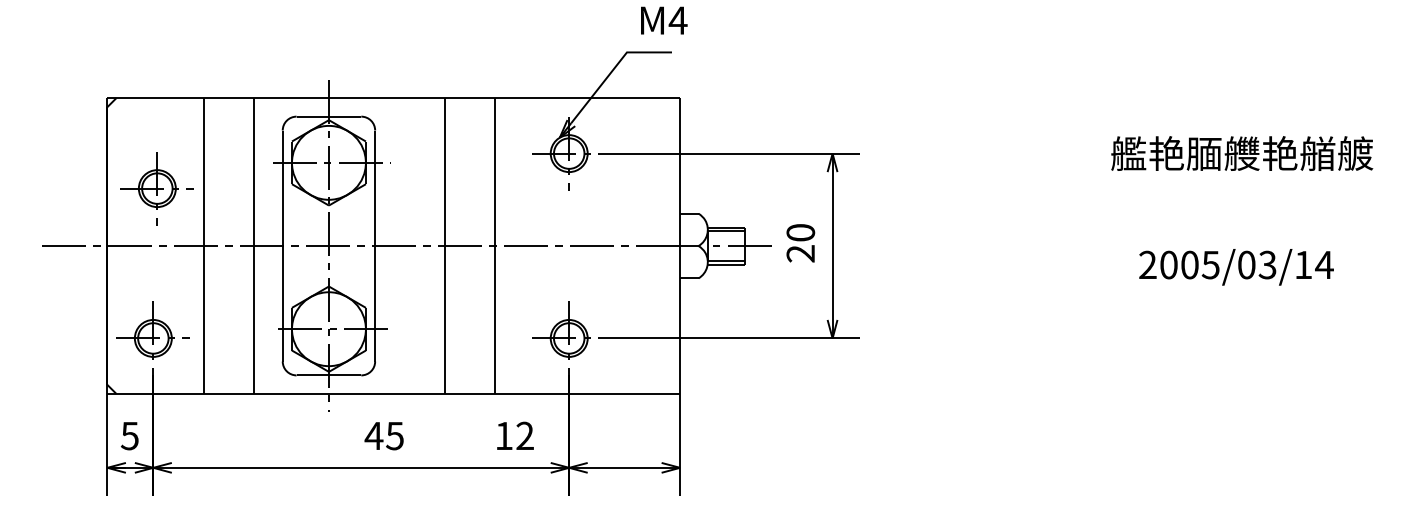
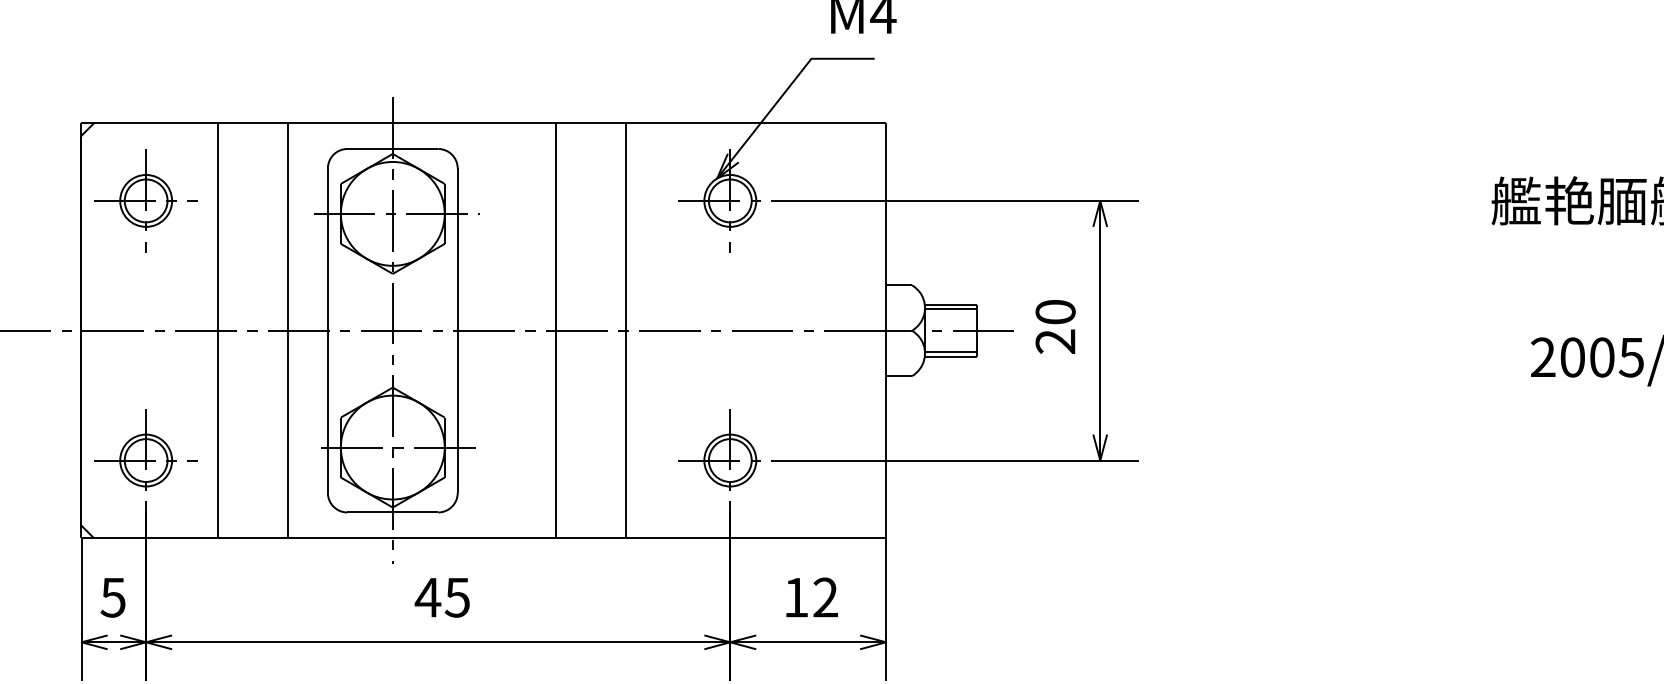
part: (156, 188) -> (144, 200), moved
text: (515, 435) -> (812, 596), moved
text: (383, 436) -> (441, 598), moved

